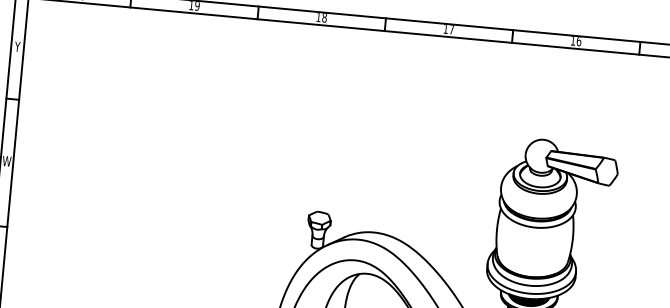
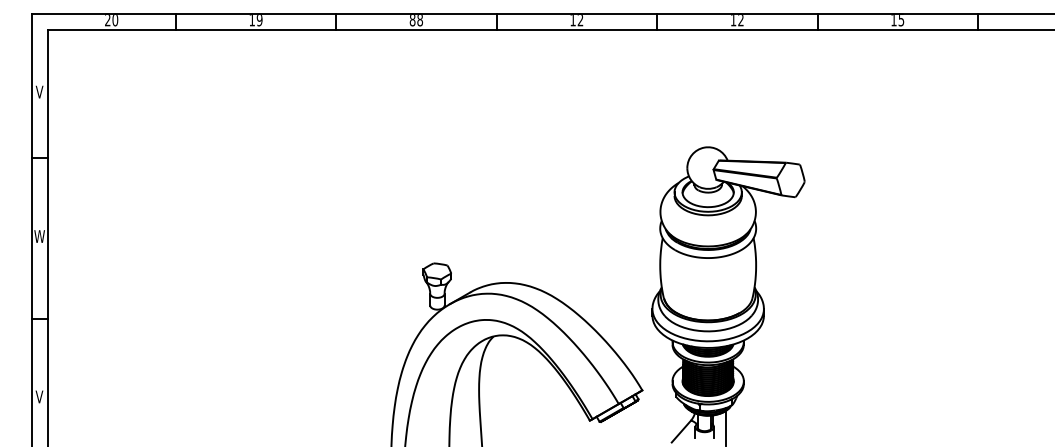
text: (318, 17) -> (412, 20), 18 -> 88
text: (451, 29) -> (580, 20), 17 -> 12
text: (578, 41) -> (740, 20), 16 -> 12
text: (17, 46) -> (39, 91), Y -> V

